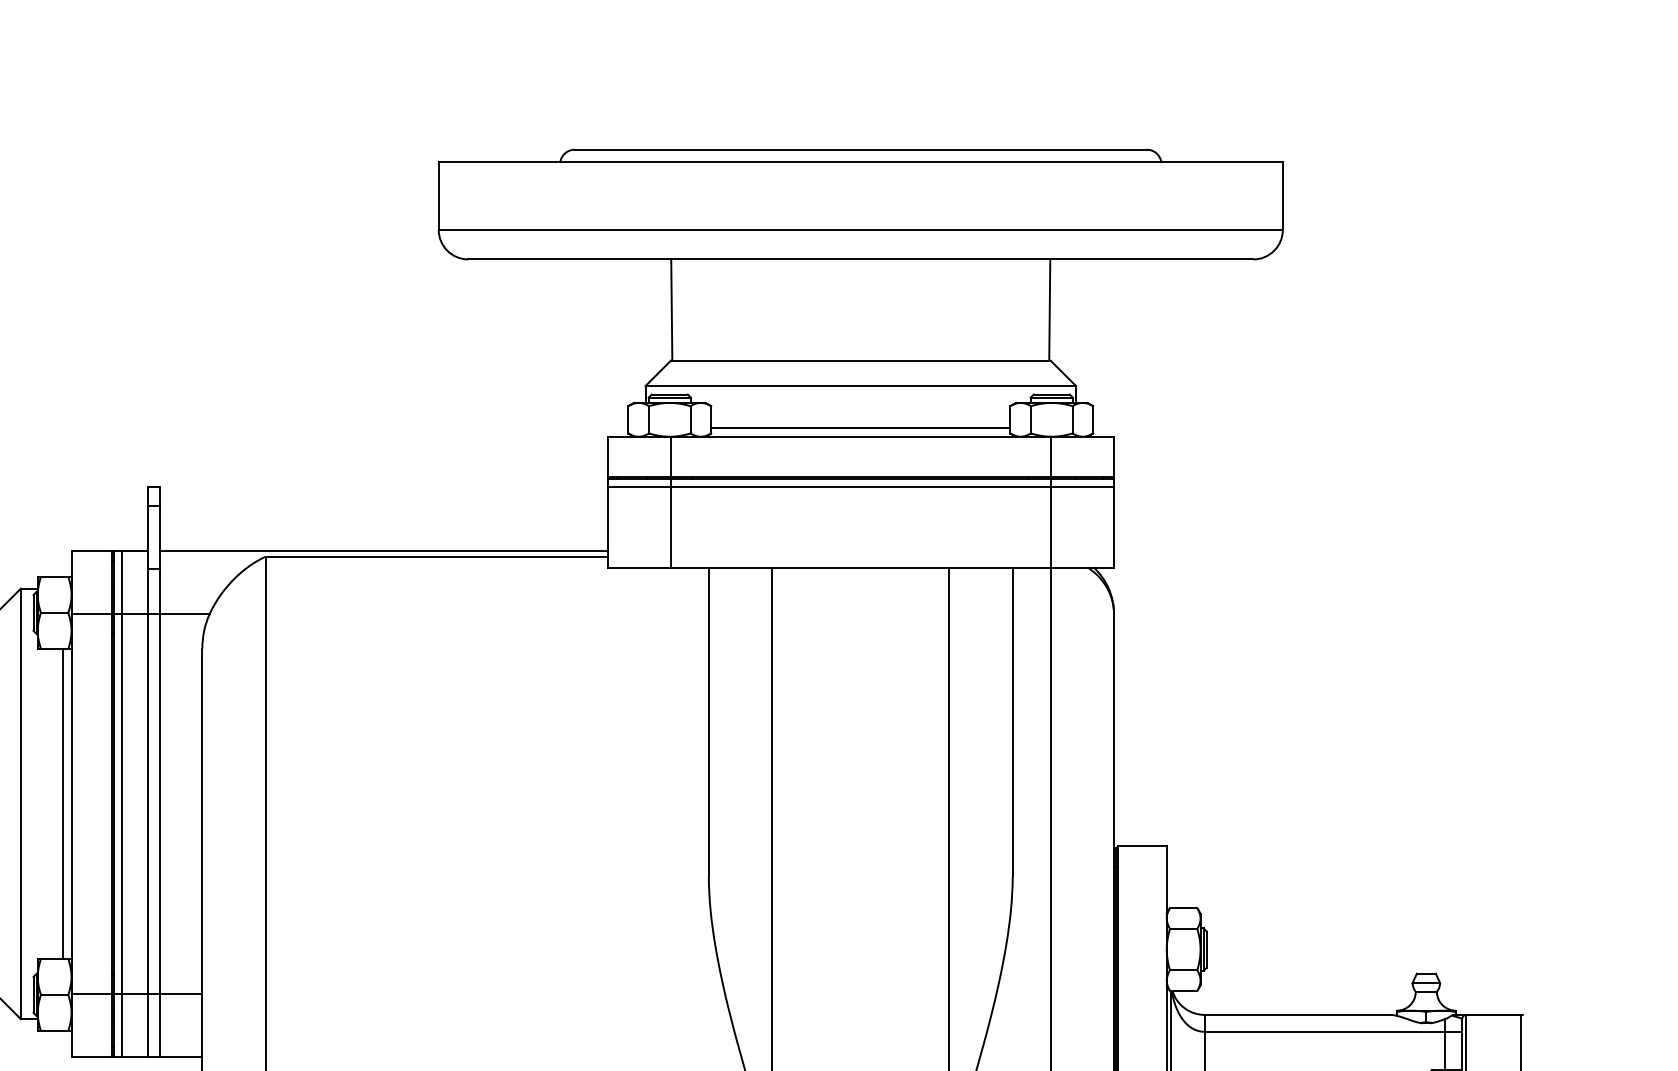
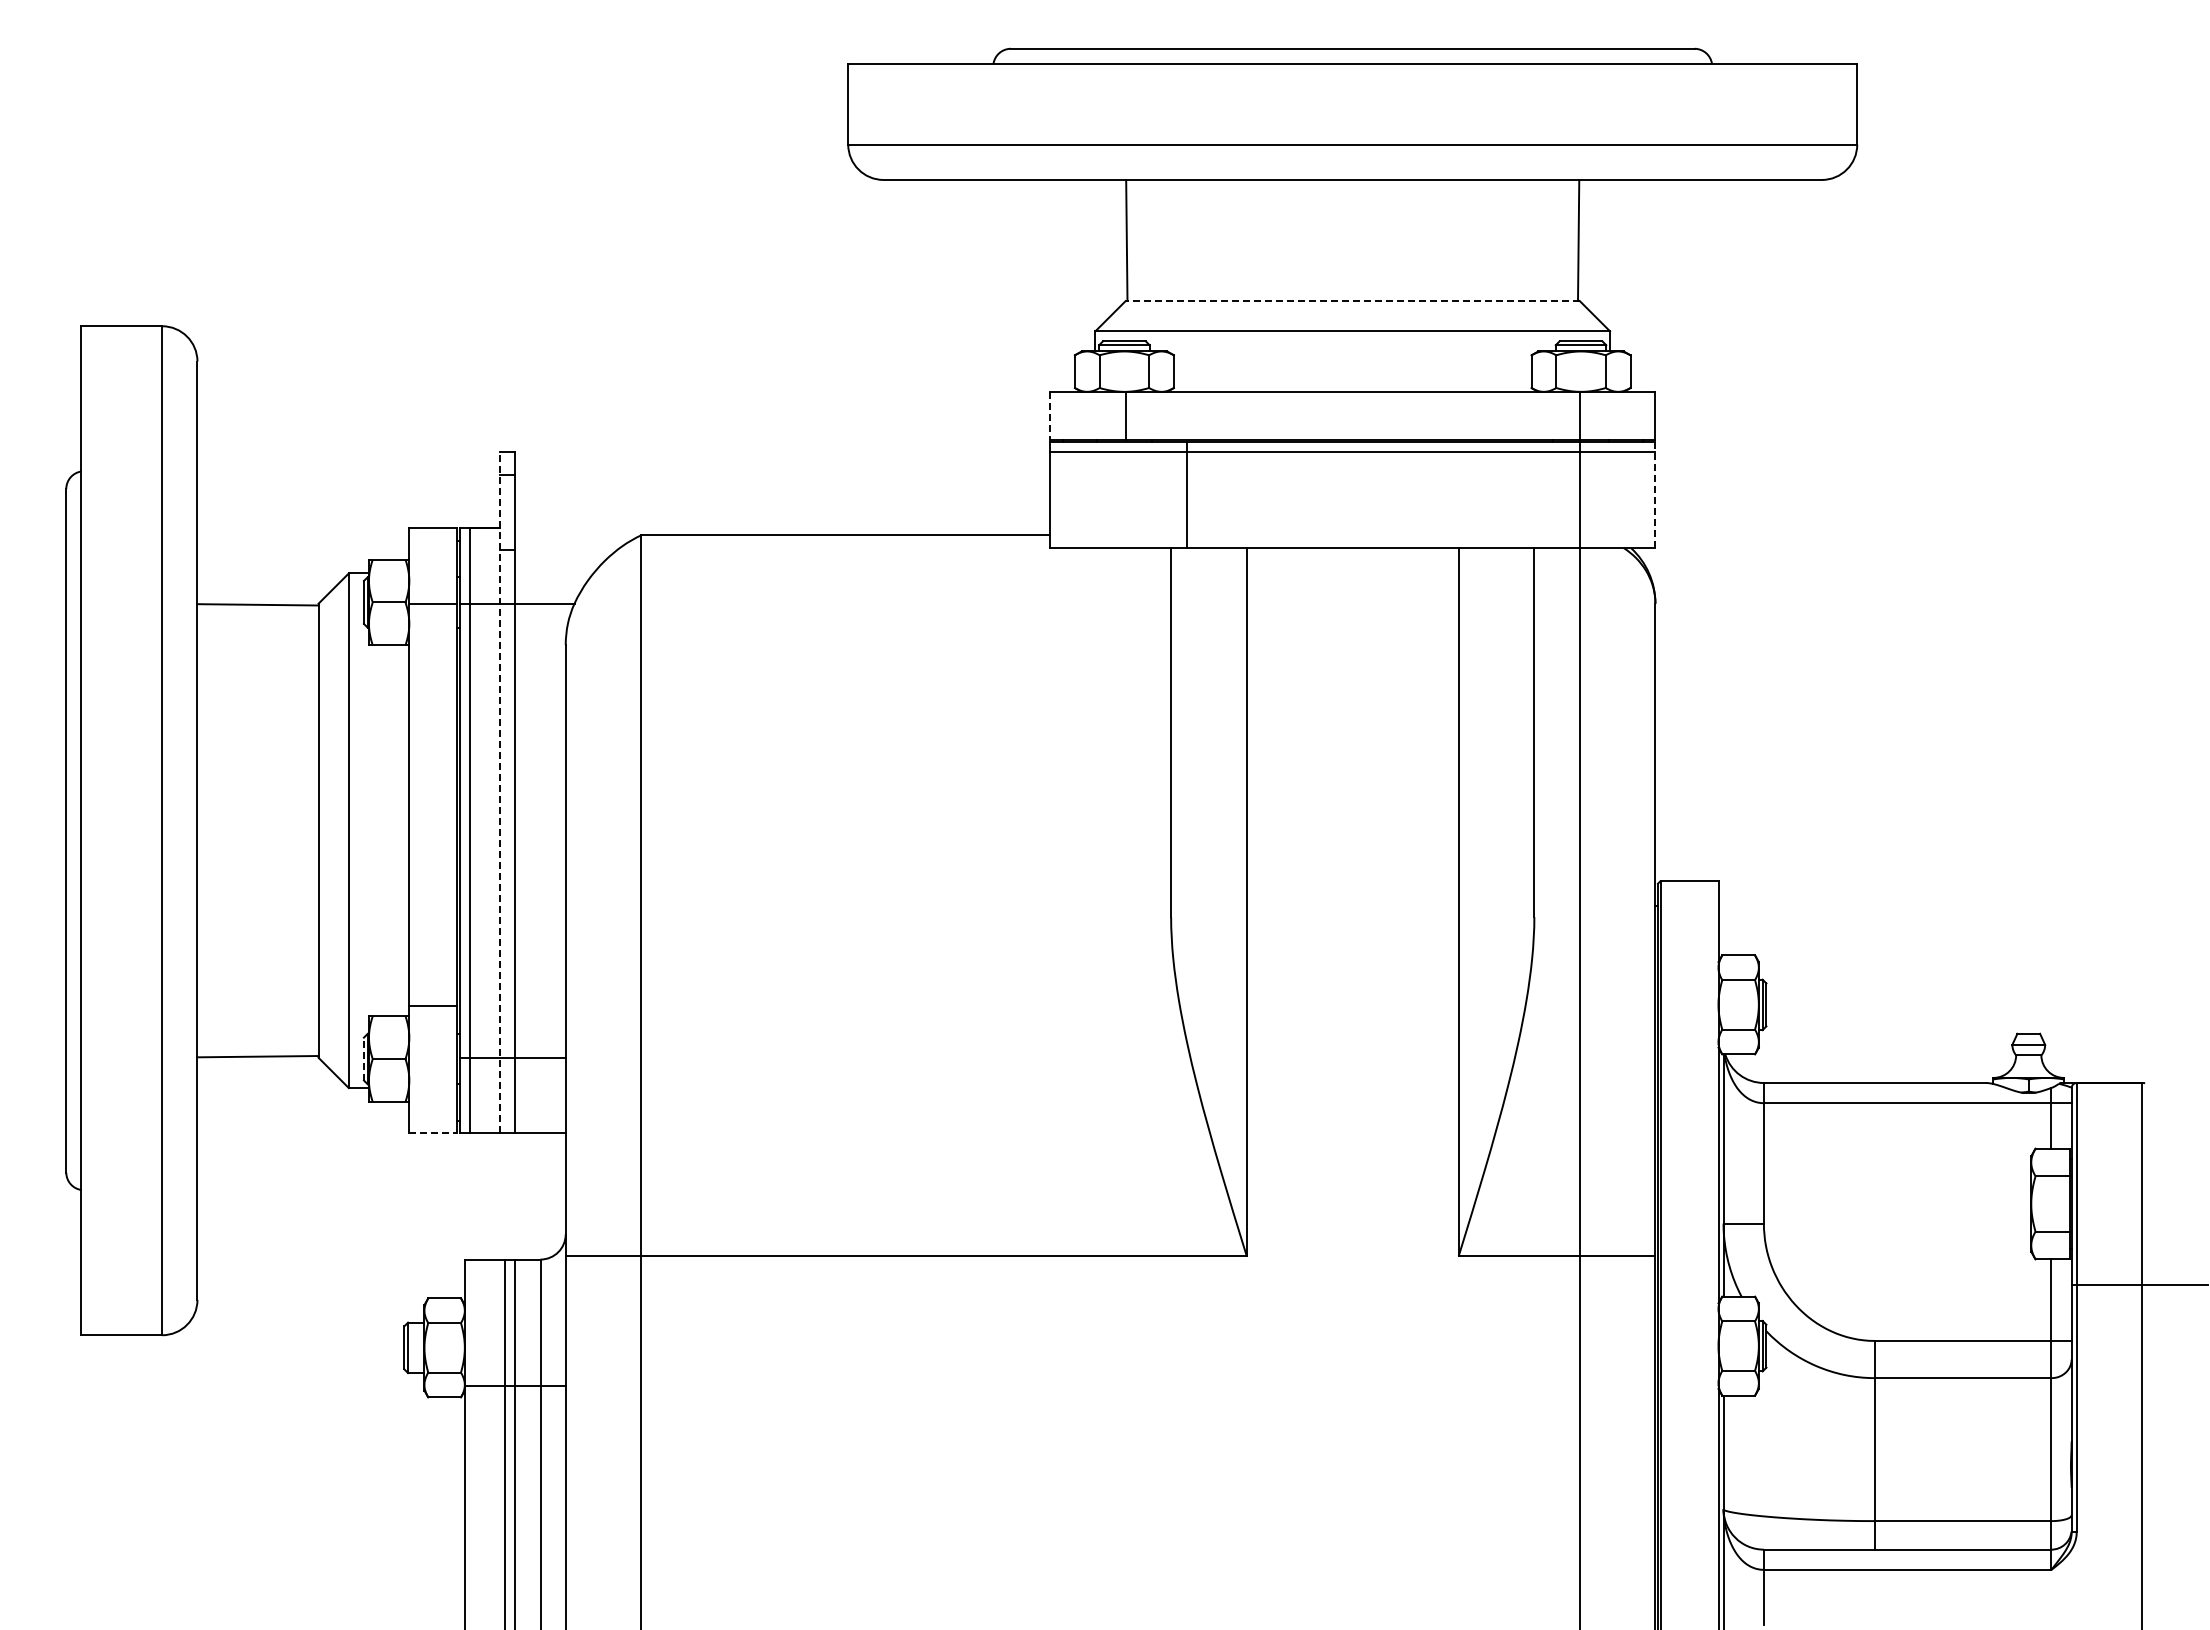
line: (860, 361) -> (1352, 301), solid -> dashed
line: (860, 428) -> (1352, 381), removed
line: (607, 456) -> (1050, 415), solid -> dashed
line: (670, 523) -> (1186, 495), moved
line: (1114, 523) -> (1655, 495), solid -> dashed
line: (383, 551) -> (782, 528), removed
line: (147, 771) -> (500, 792), solid -> dashed
line: (63, 803) -> (399, 830), removed
line: (91, 993) -> (433, 1005), moved
line: (33, 994) -> (363, 1058), solid -> dashed
line: (91, 1057) -> (433, 1133), solid -> dashed

